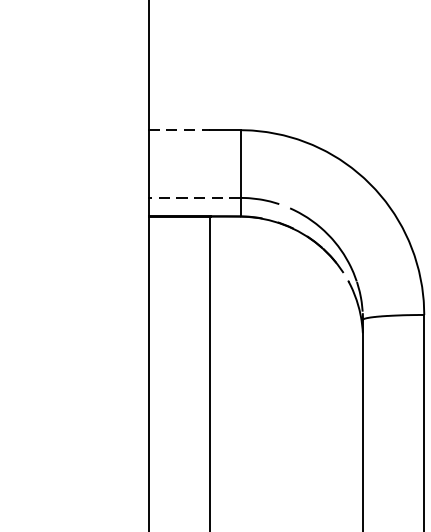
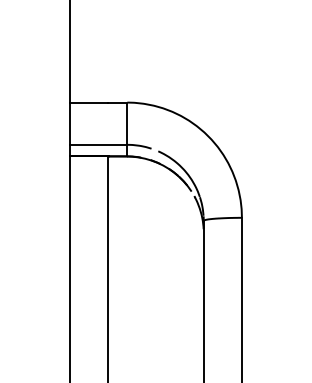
line: (179, 130) -> (89, 102), dashed -> solid
line: (194, 197) -> (98, 144), dashed -> solid

